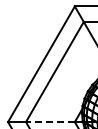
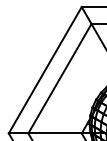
line: (49, 122) -> (54, 133), dashed -> solid

